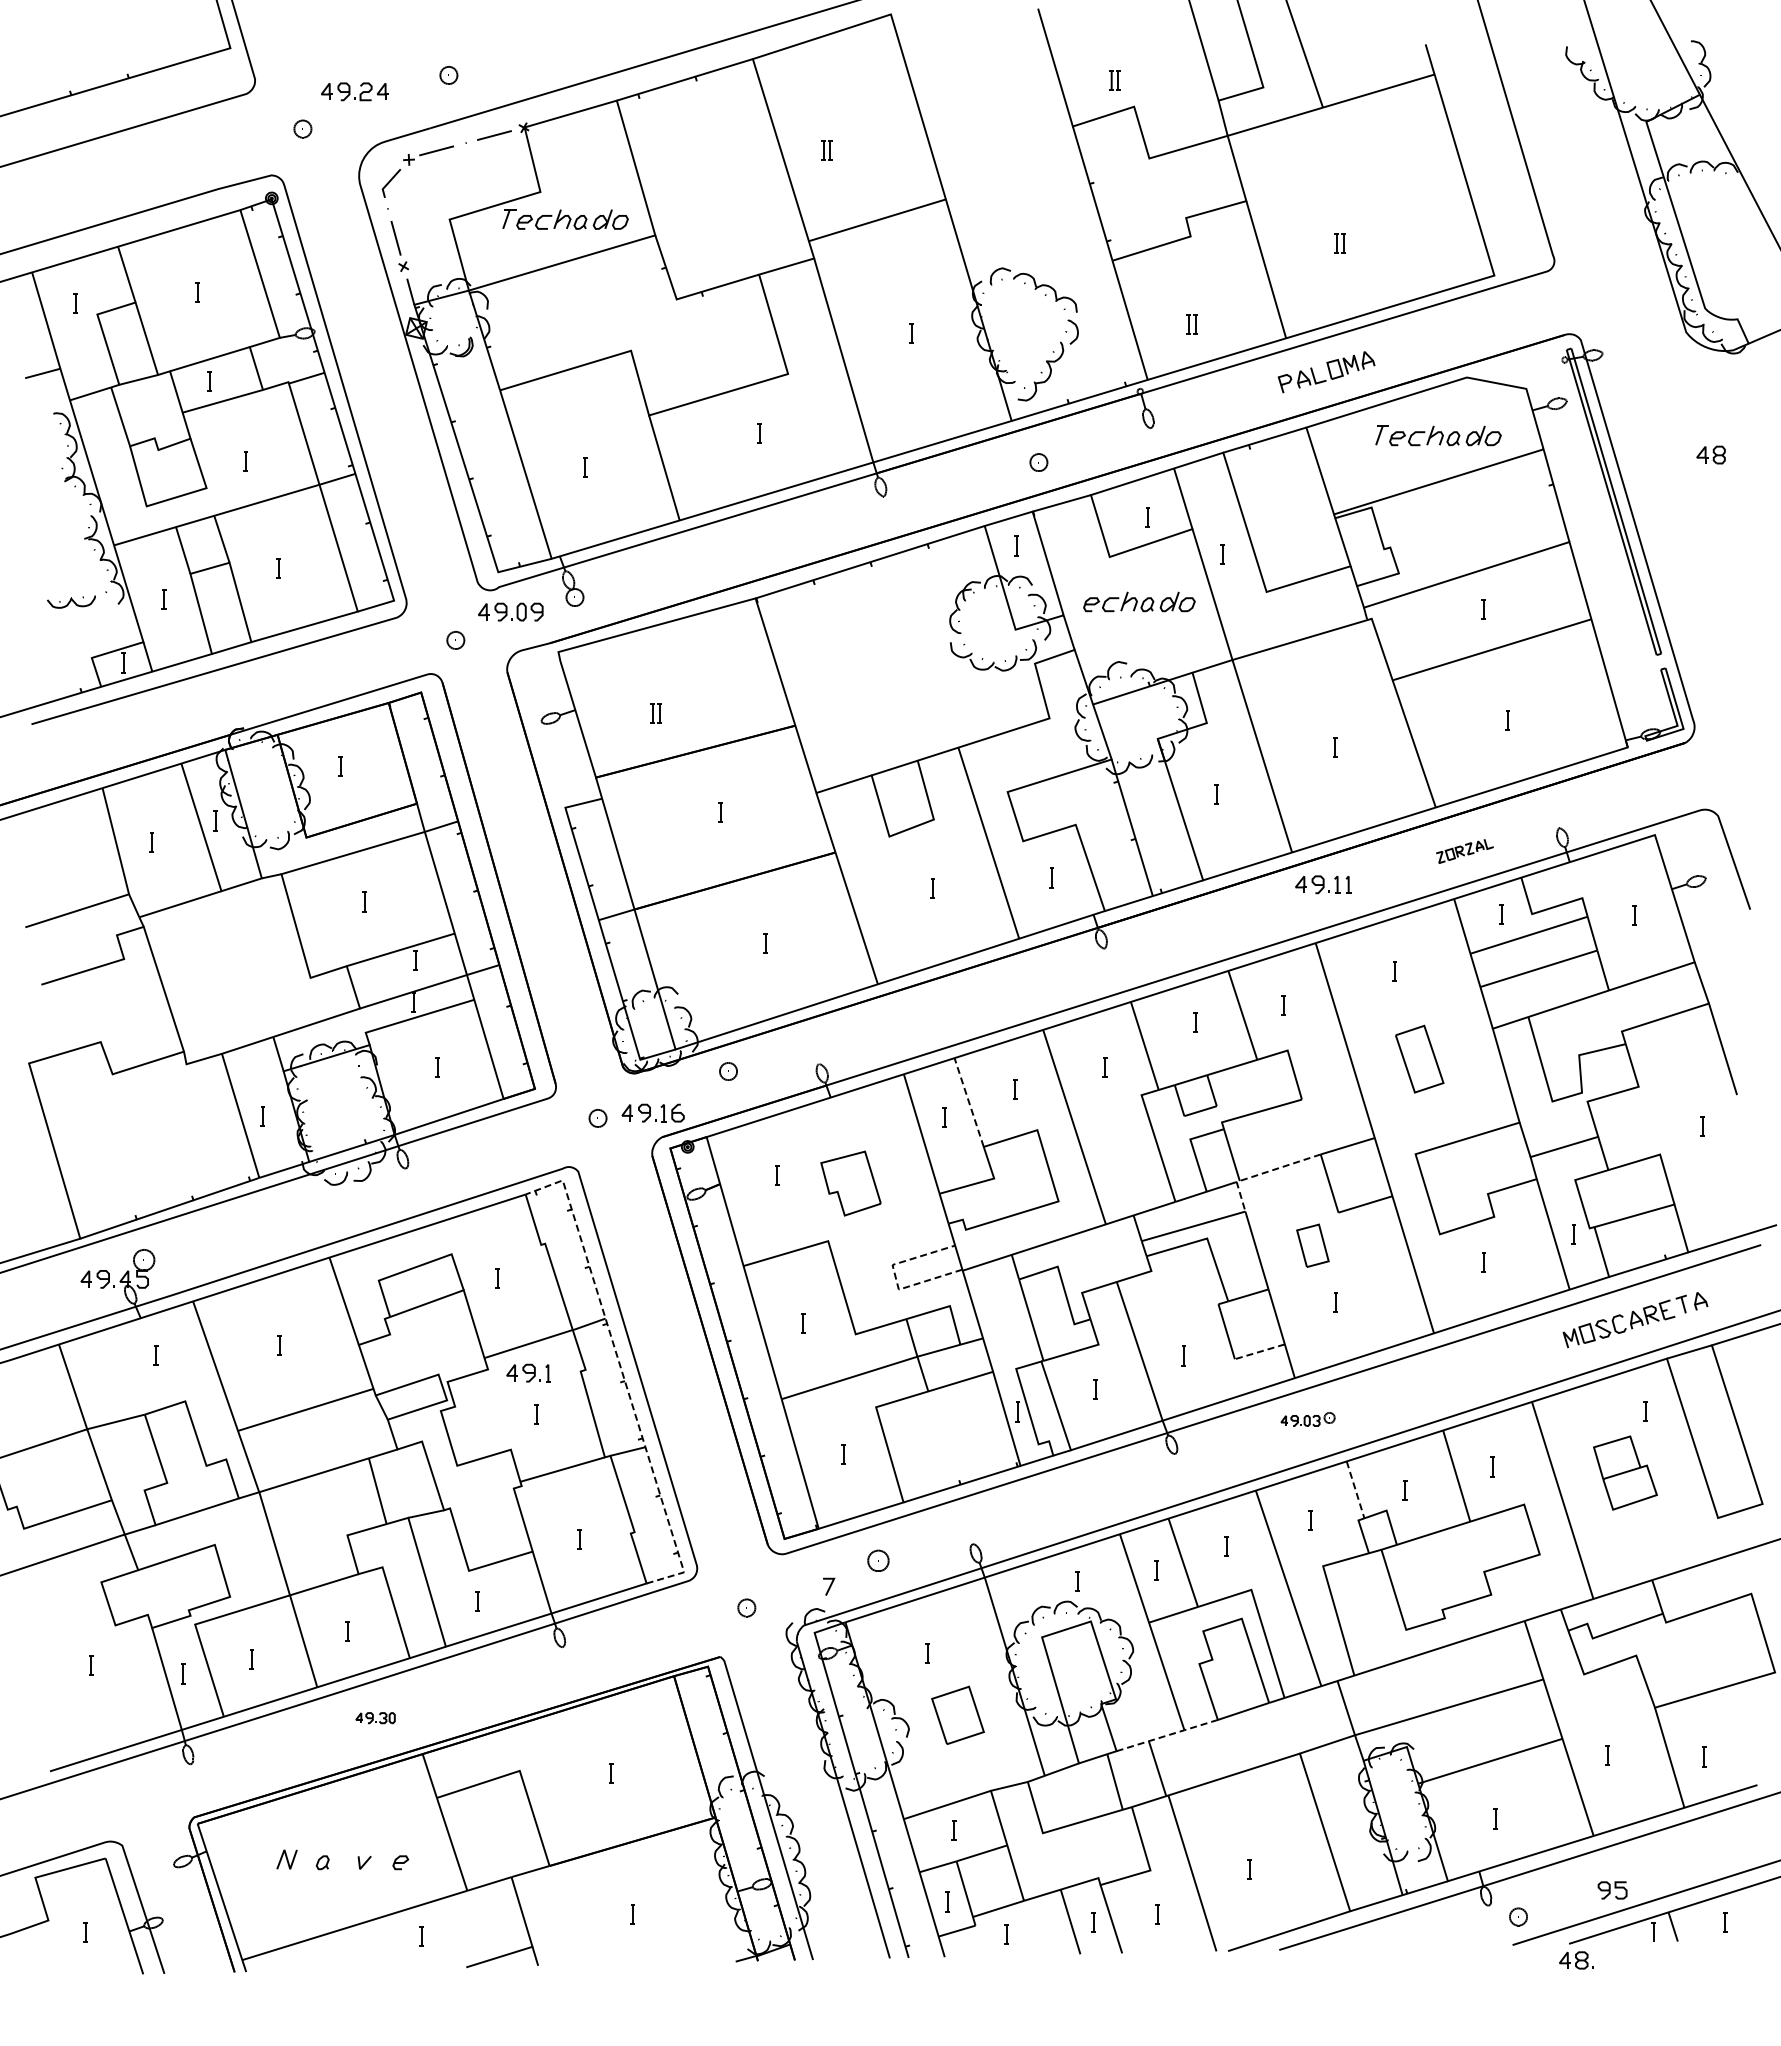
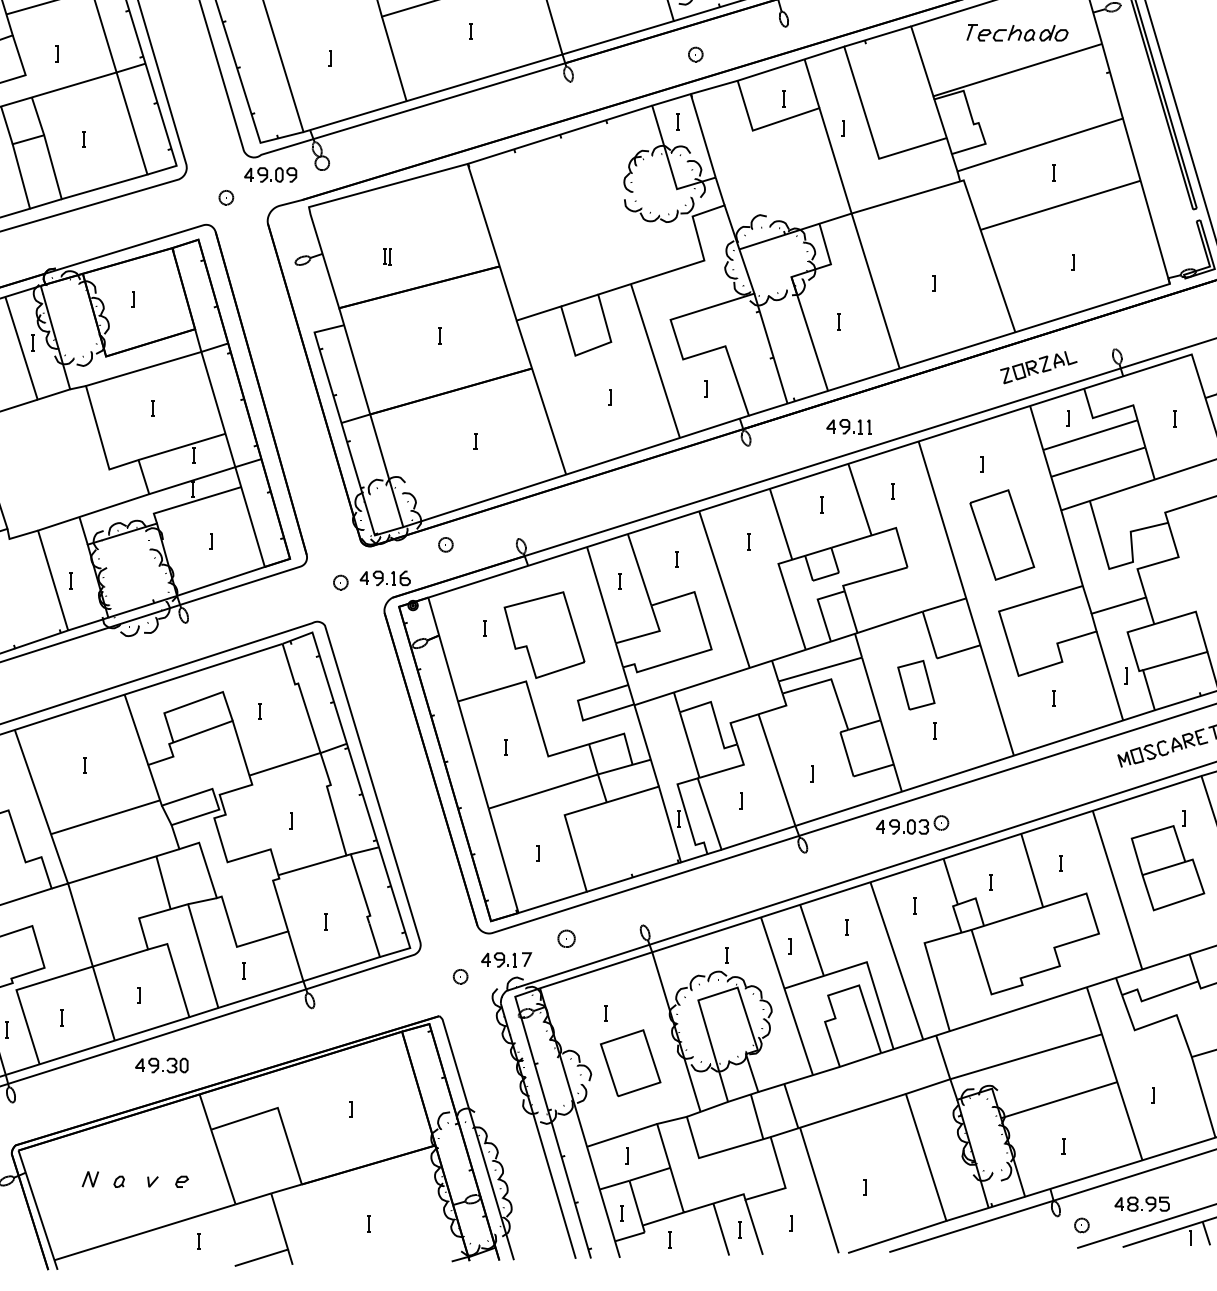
part: (1139, 601) -> (776, 166), removed
part: (1464, 851) -> (1038, 367), size x1.67
part: (1323, 884) -> (849, 426), moved
part: (1419, 1058) -> (1002, 534), size x1.67
line: (969, 1102) -> (639, 569), dashed -> solid
line: (1262, 1173) -> (875, 626), dashed -> solid
part: (850, 1183) -> (544, 635), size x1.67
part: (1312, 1245) -> (916, 684), size x1.43
line: (895, 1277) -> (580, 710), dashed -> solid
line: (1259, 1351) -> (873, 770), dashed -> solid
part: (528, 1372) -> (499, 959), moved
line: (623, 1375) -> (361, 789), dashed -> solid
part: (1307, 1419) -> (912, 825), size x1.67
part: (1625, 1472) -> (1168, 867), size x1.43
line: (1355, 1490) -> (950, 882), dashed -> solid
part: (957, 1715) -> (630, 1063), size x1.43
part: (375, 1717) -> (161, 1064), size x1.67
line: (1167, 1735) -> (799, 1079), dashed -> solid
part: (1576, 1960) -> (1128, 1204), moved

